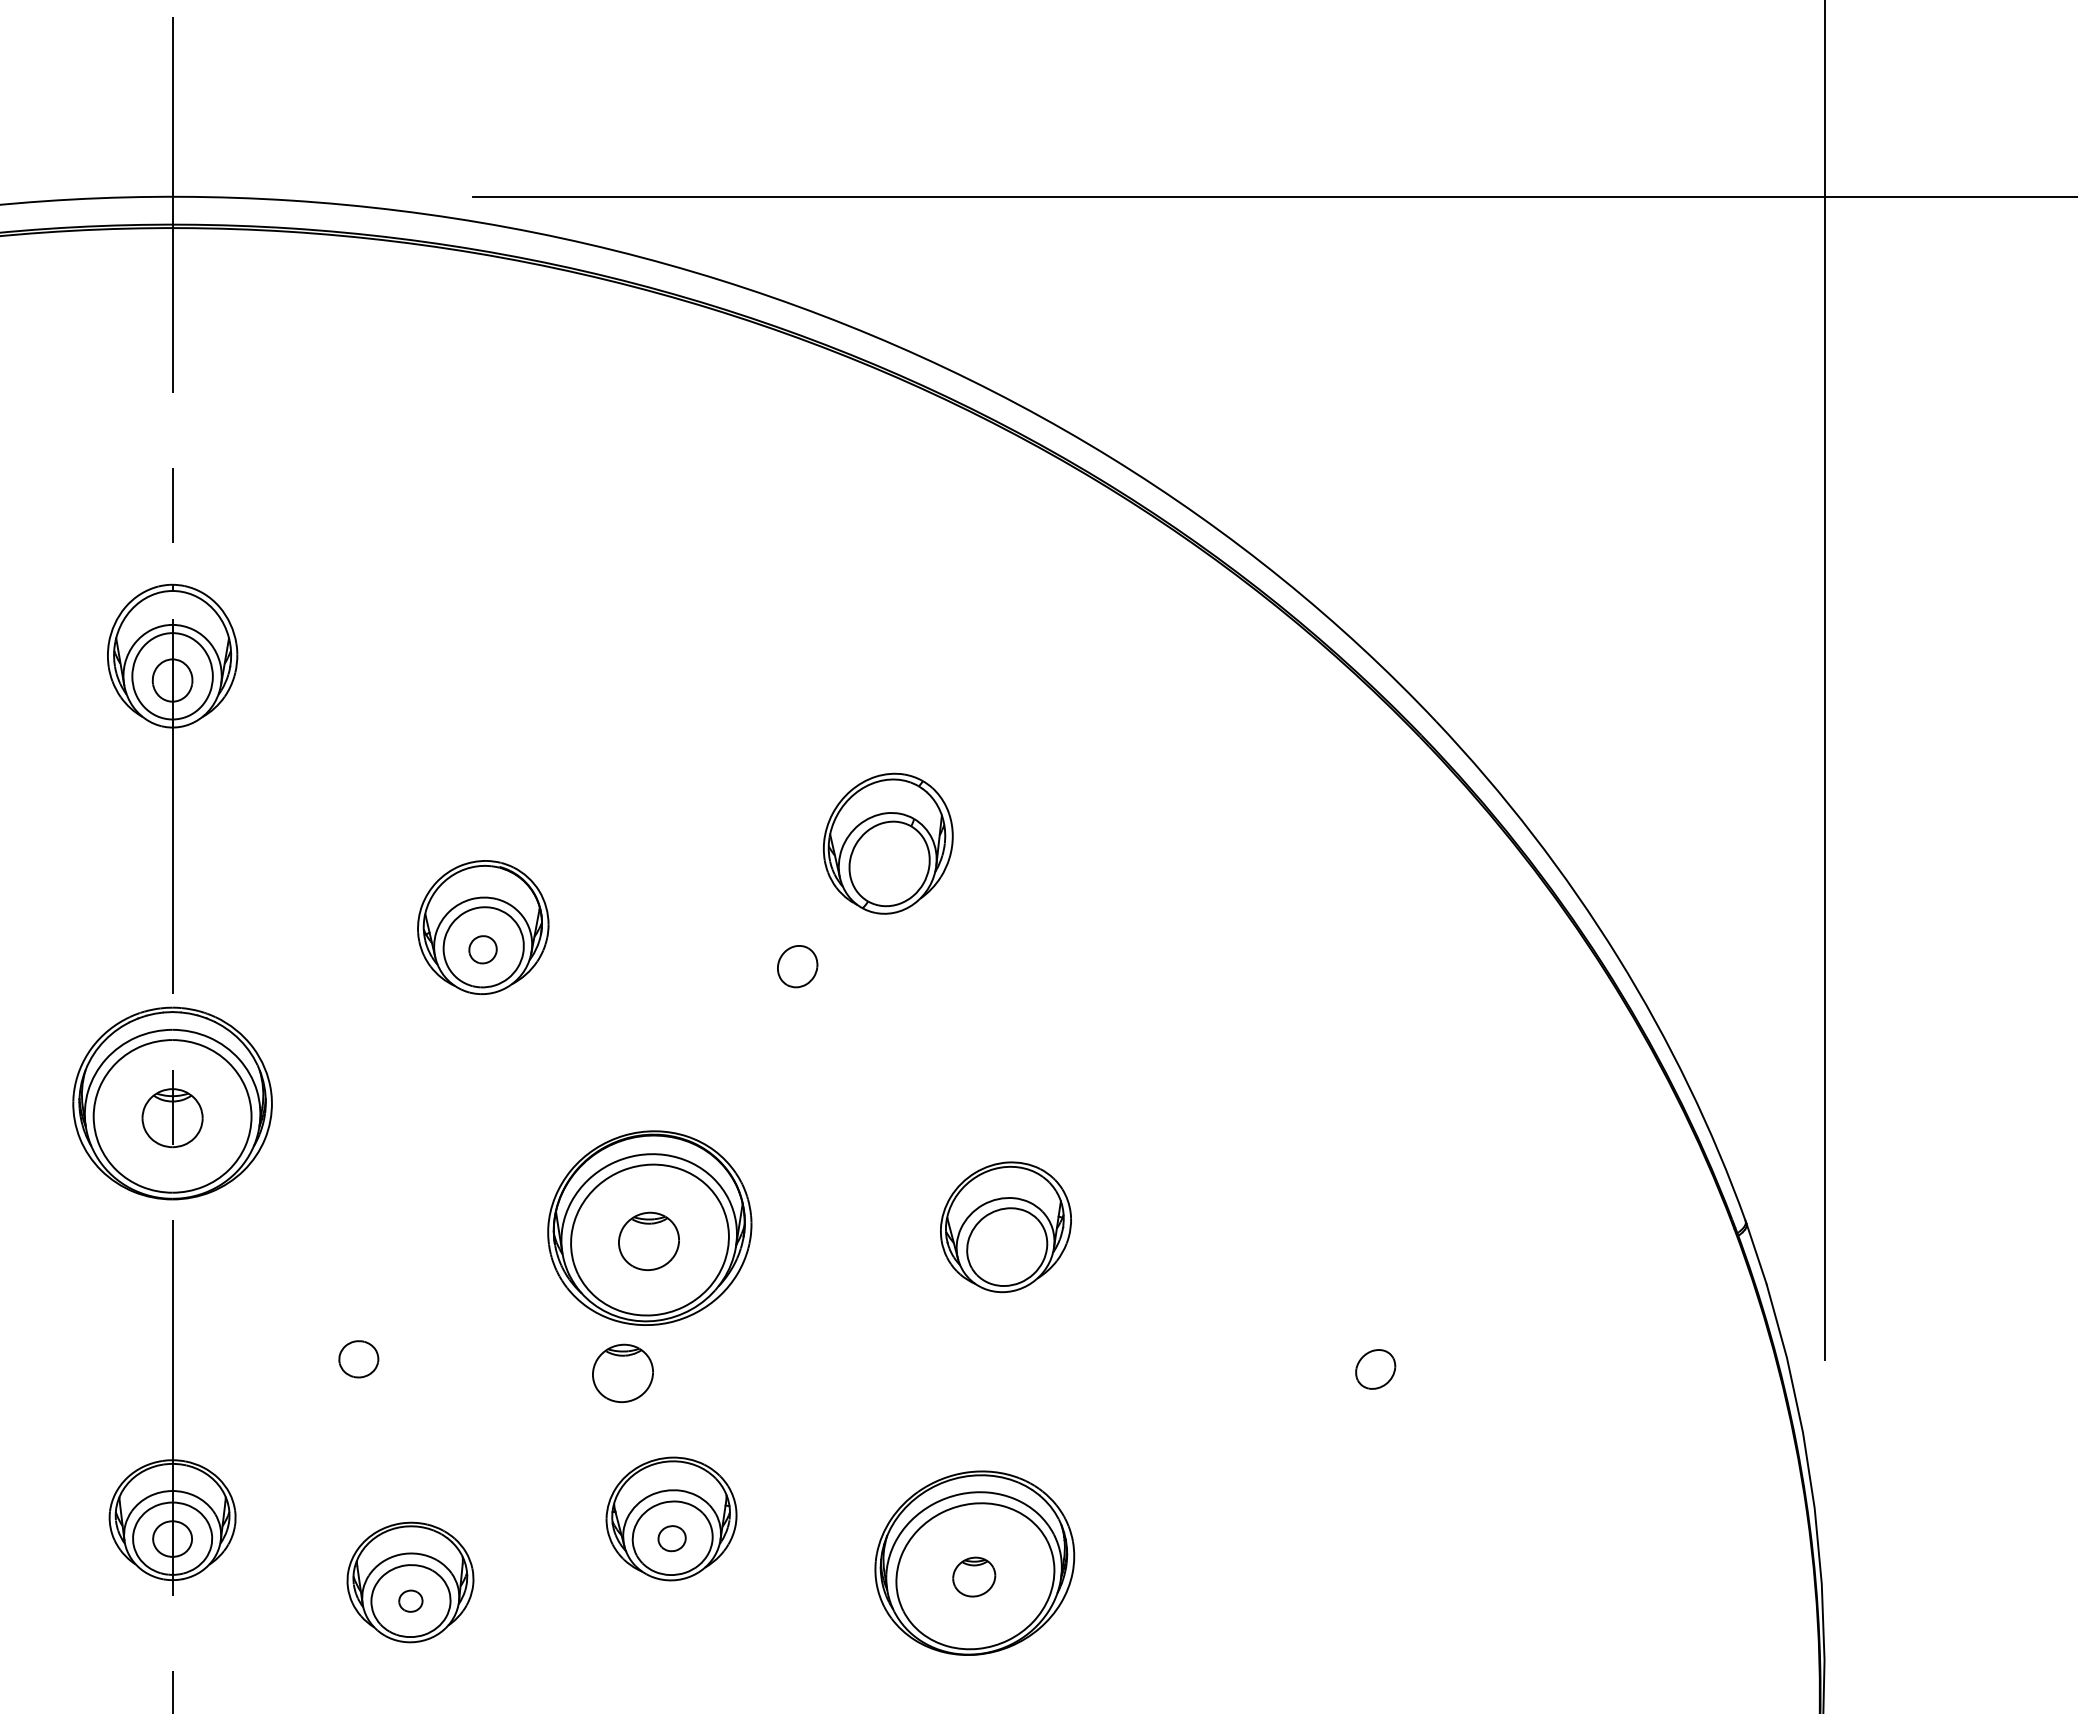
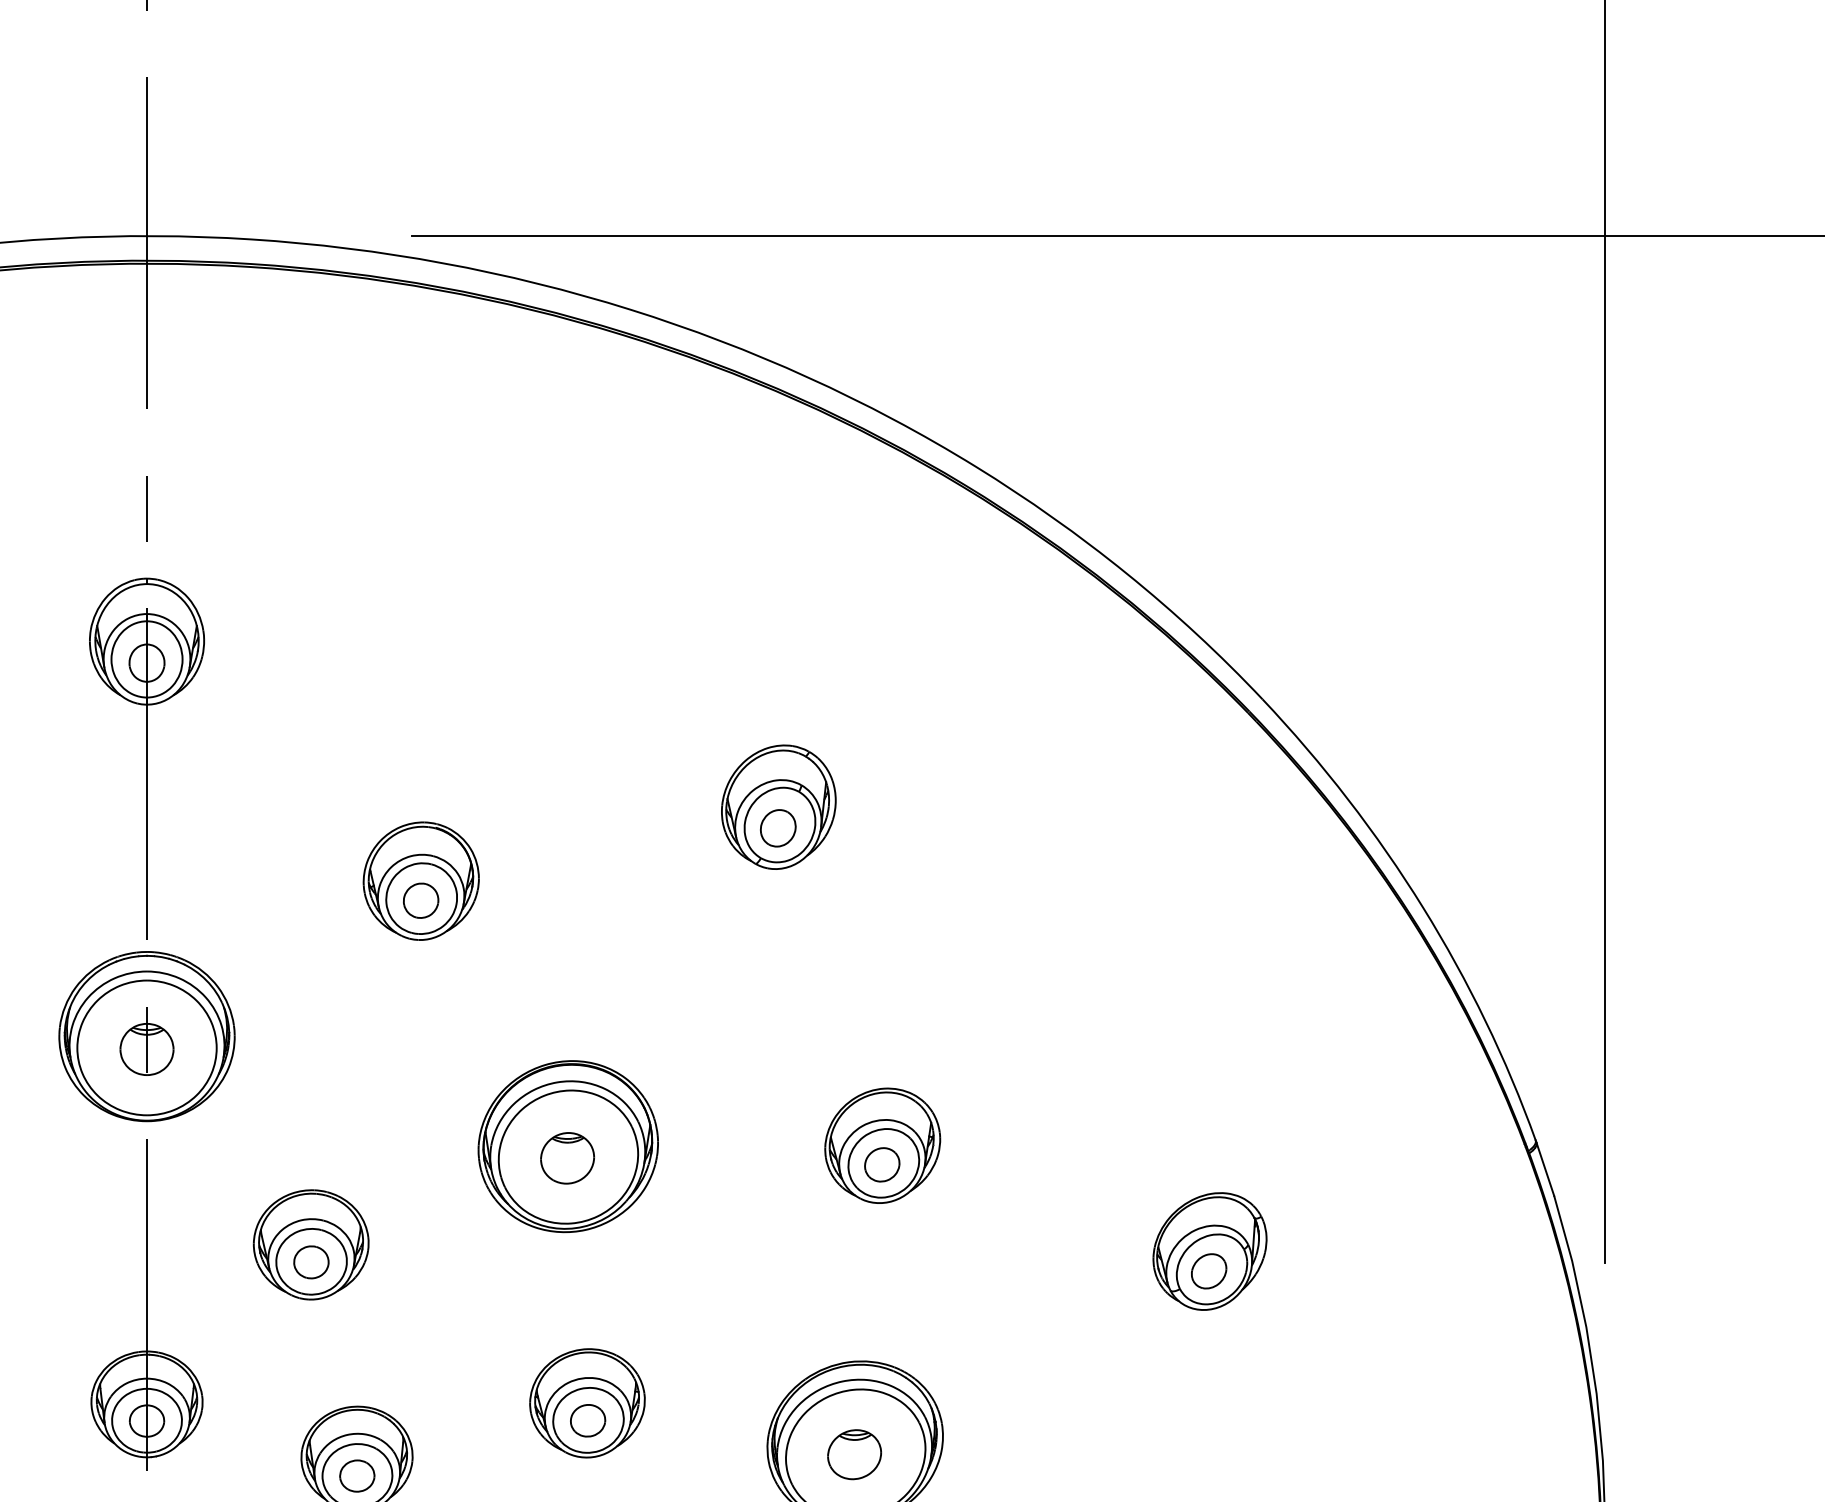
part: (482, 949) -> (420, 900), size x1.43
part: (797, 966) -> (778, 828), moved
part: (1005, 1248) -> (882, 1164), added
part: (358, 1339) -> (311, 1244), added
part: (1376, 1347) -> (1209, 1251), added
part: (622, 1372) -> (544, 1274), removed
part: (671, 1538) -> (587, 1420), size x1.43
part: (974, 1576) -> (854, 1454), size x1.43
part: (410, 1600) -> (357, 1475), size x1.67

